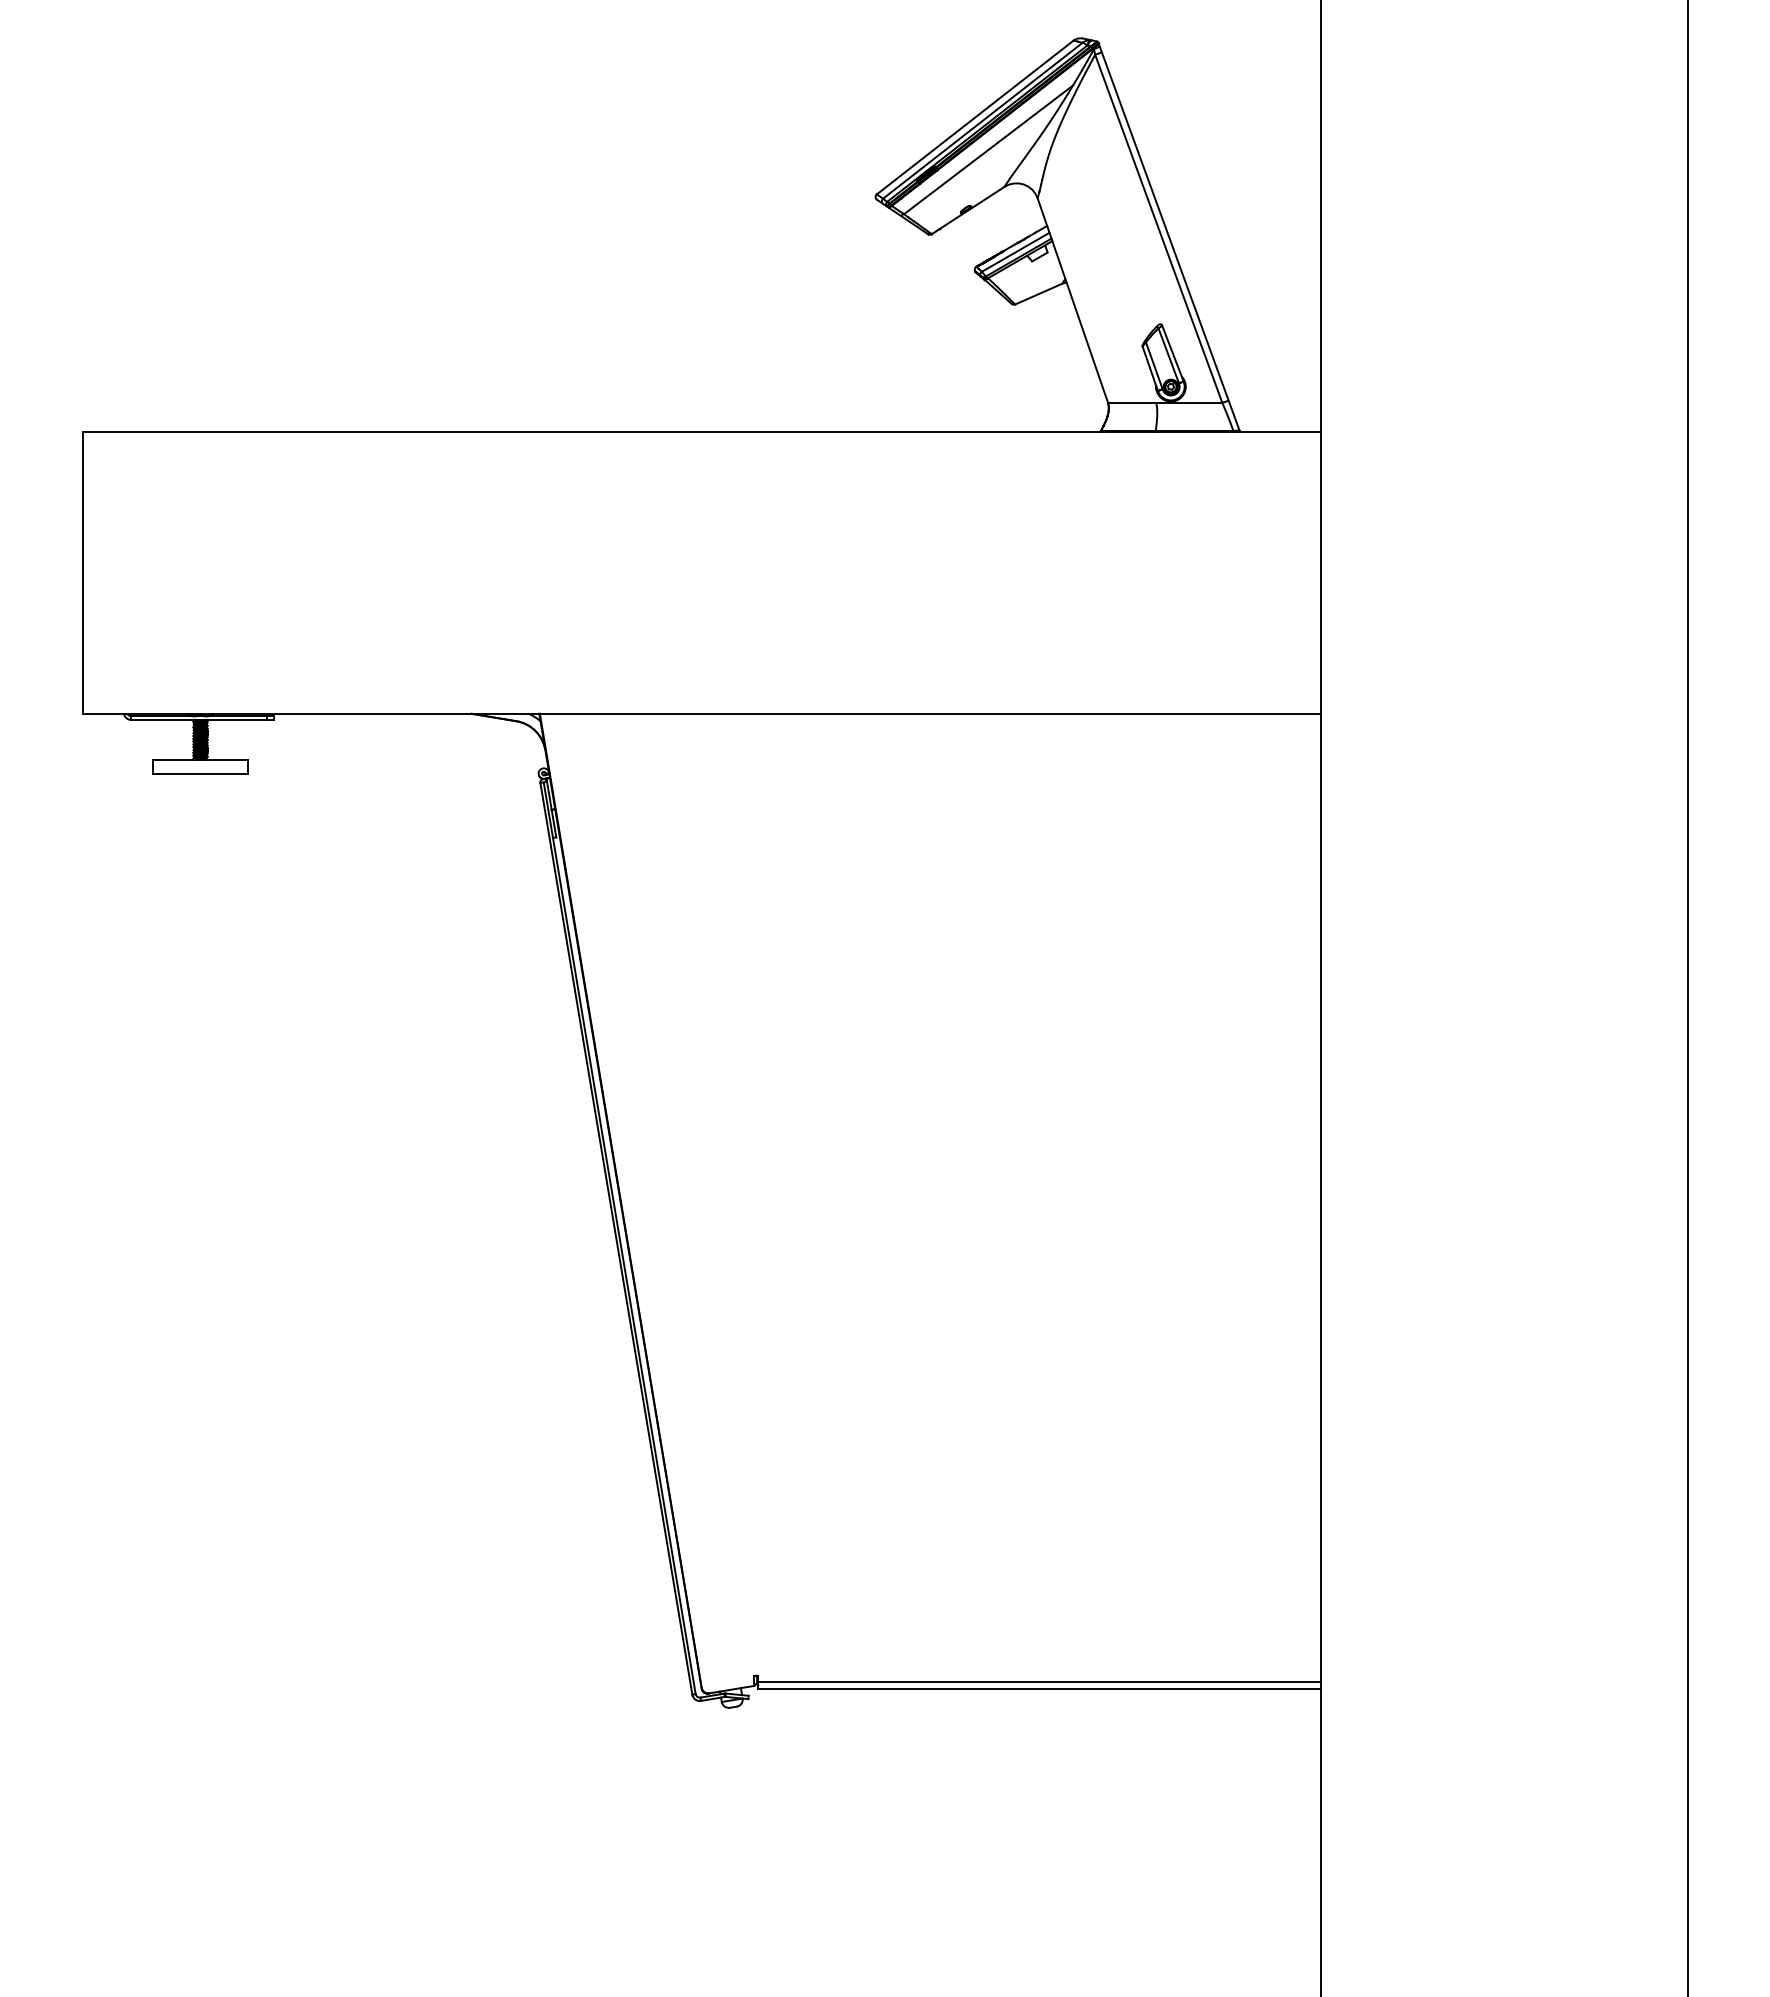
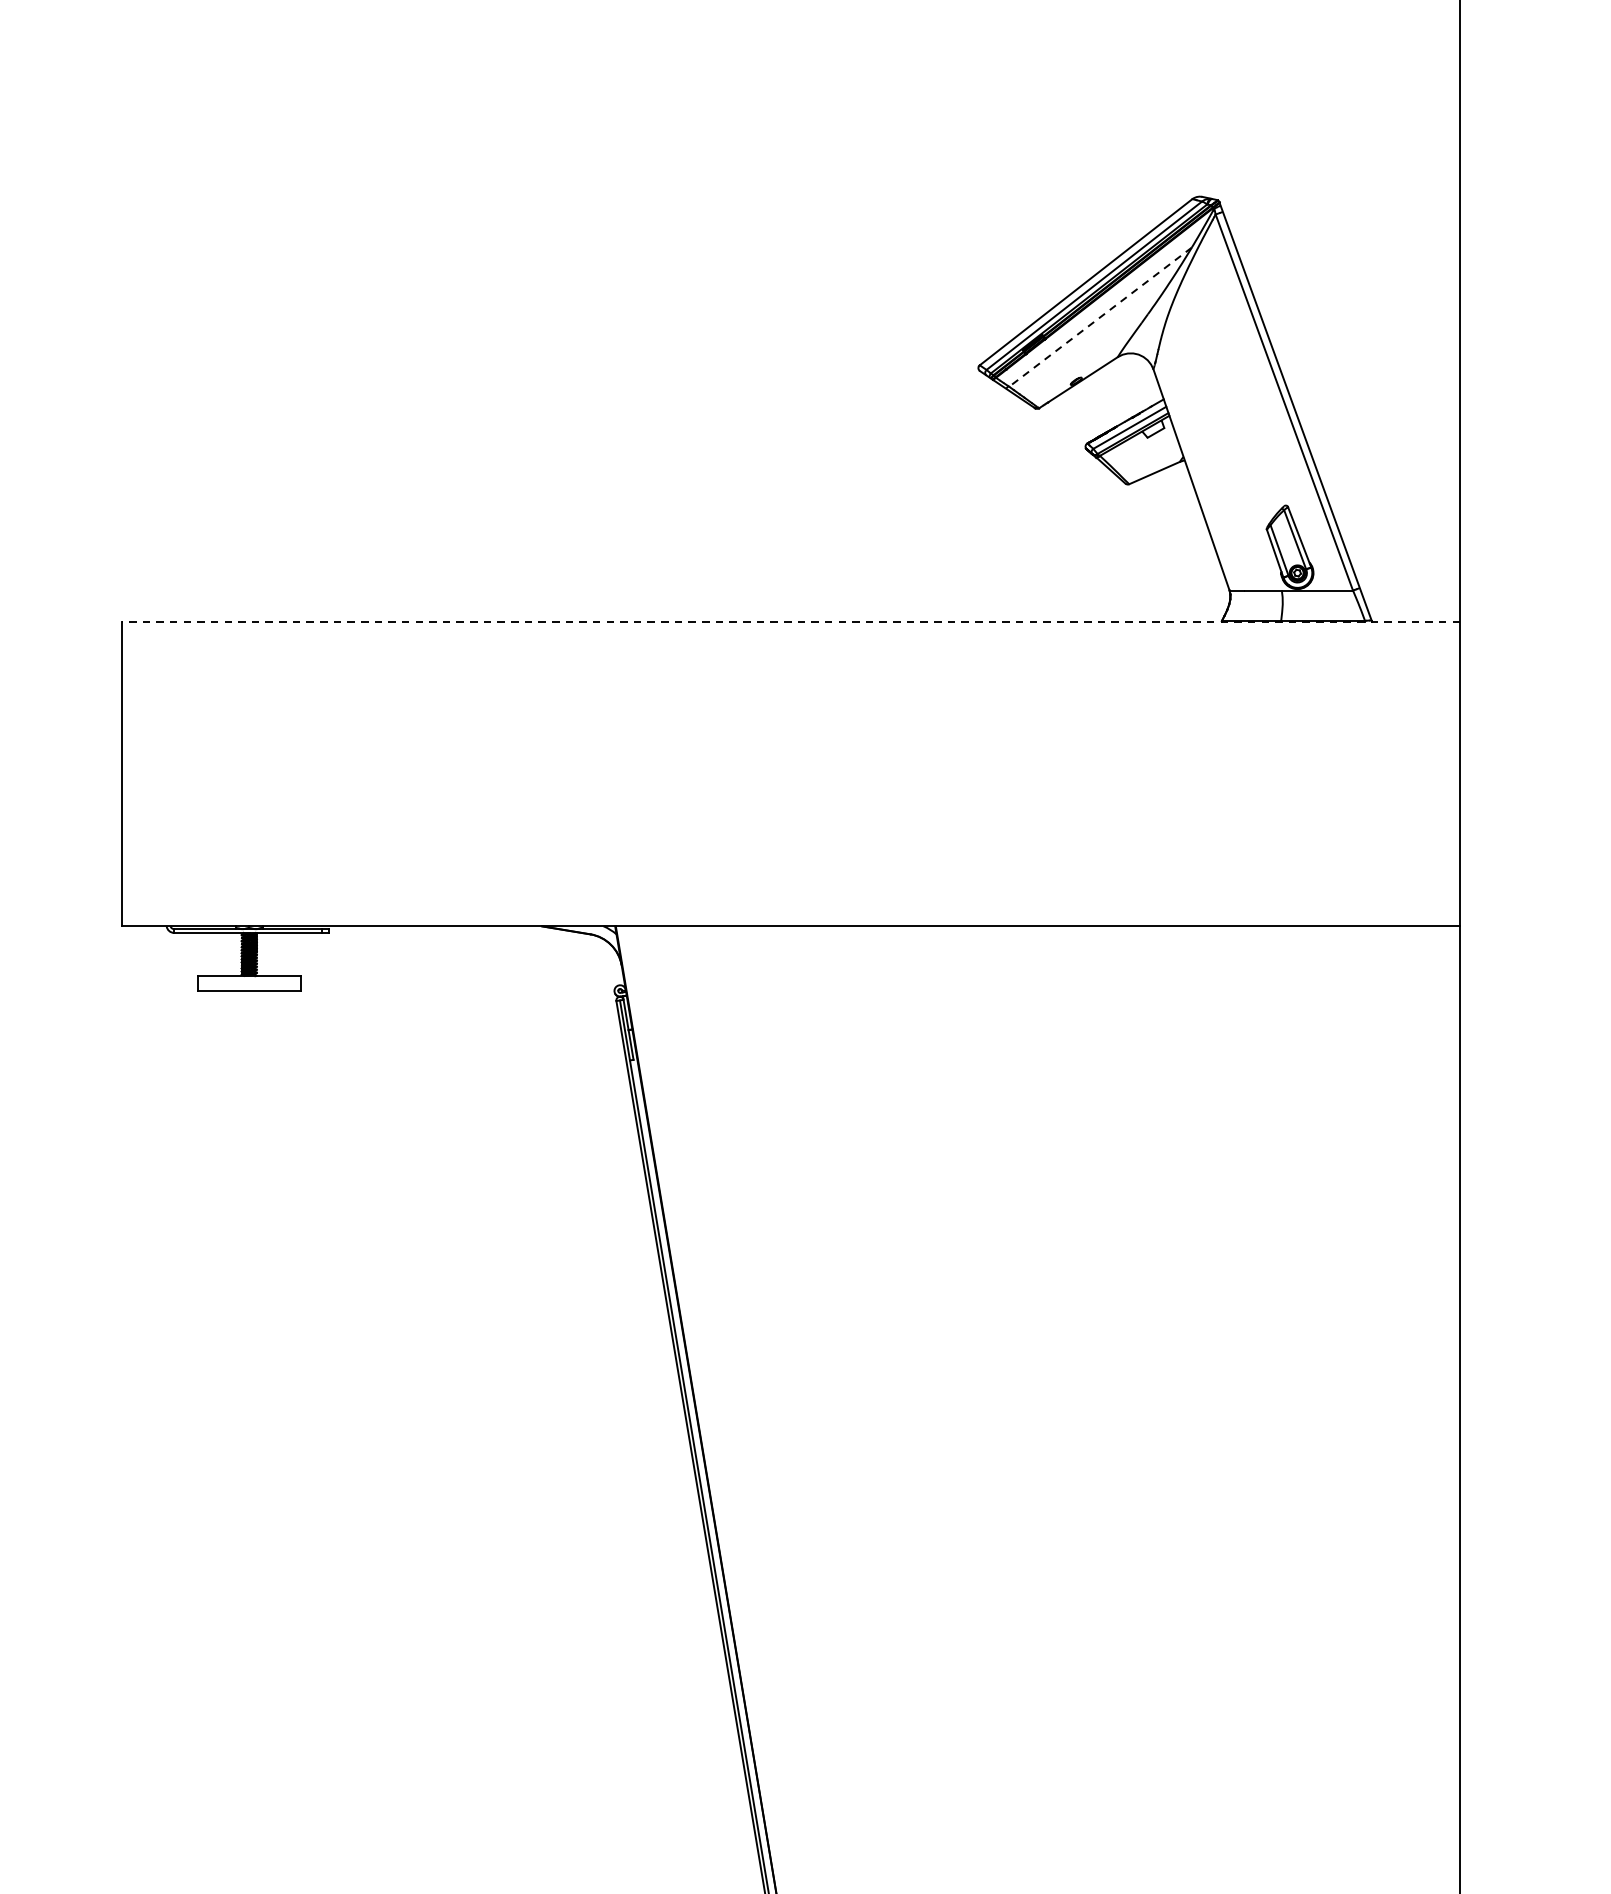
line: (988, 150) -> (1100, 317), solid -> dashed
line: (701, 432) -> (790, 622), solid -> dashed

